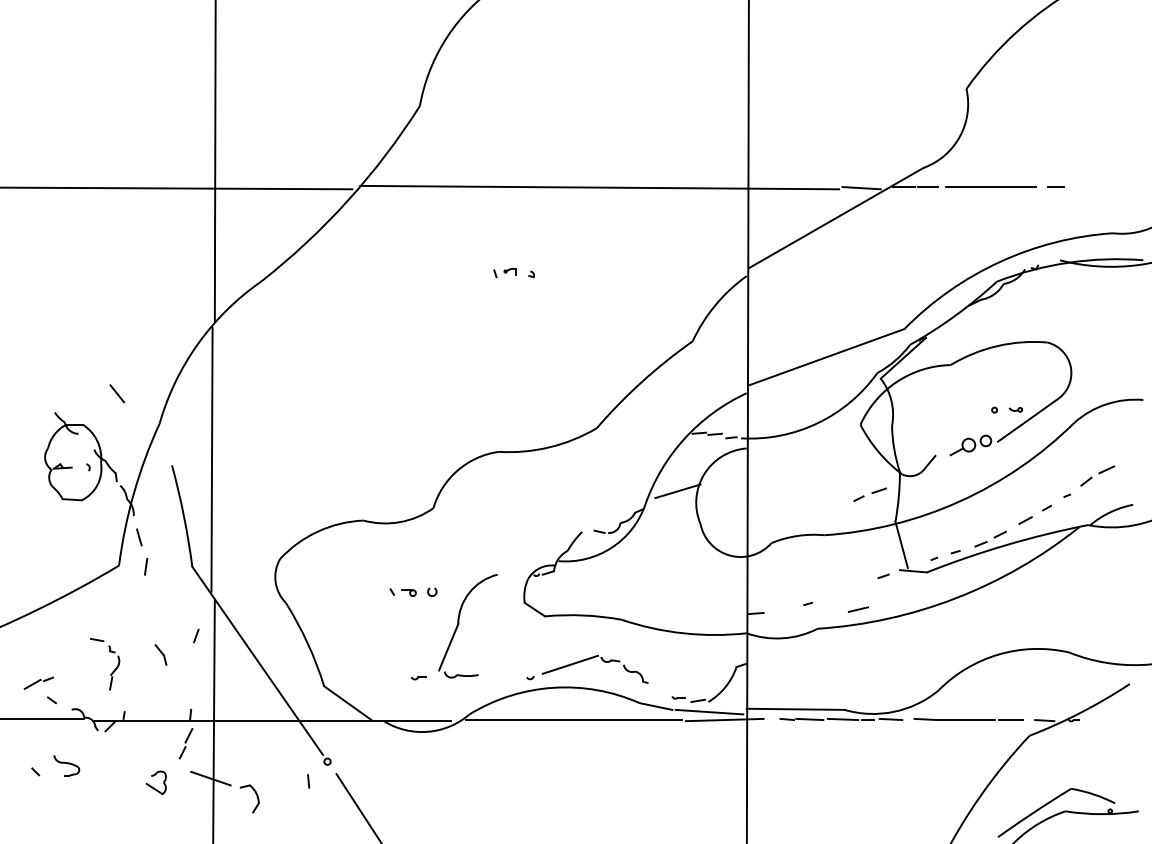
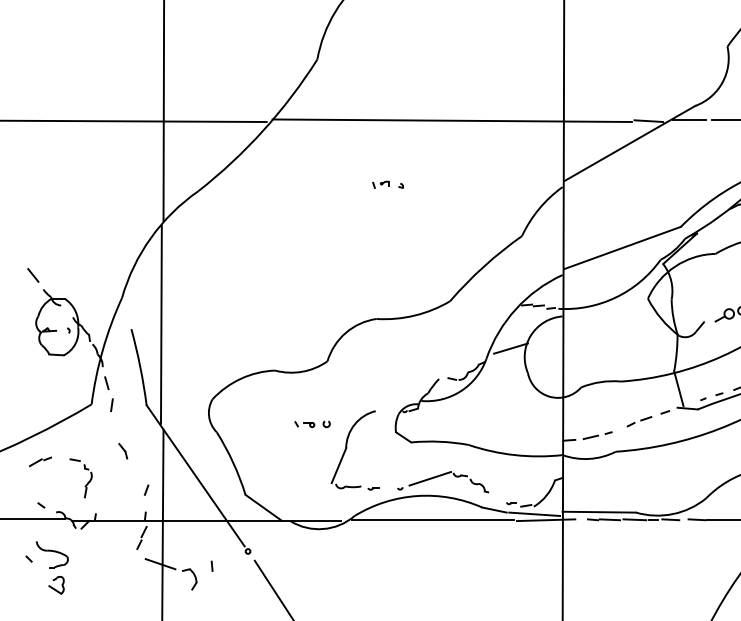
line: (117, 393) -> (33, 275), moved
part: (869, 494) -> (638, 421), moved
line: (857, 609) -> (590, 437), moved
line: (196, 635) -> (146, 489), moved
part: (160, 654) -> (122, 450), moved
part: (418, 678) -> (373, 489), moved
part: (38, 682) -> (40, 461), moved
part: (66, 765) -> (52, 554), size x1.67
line: (308, 781) -> (212, 566), moved
part: (155, 782) -> (55, 585), moved

